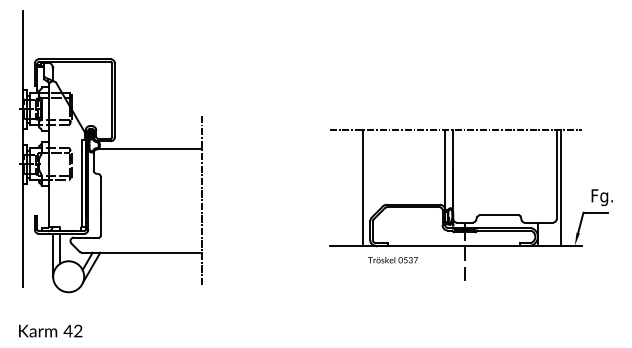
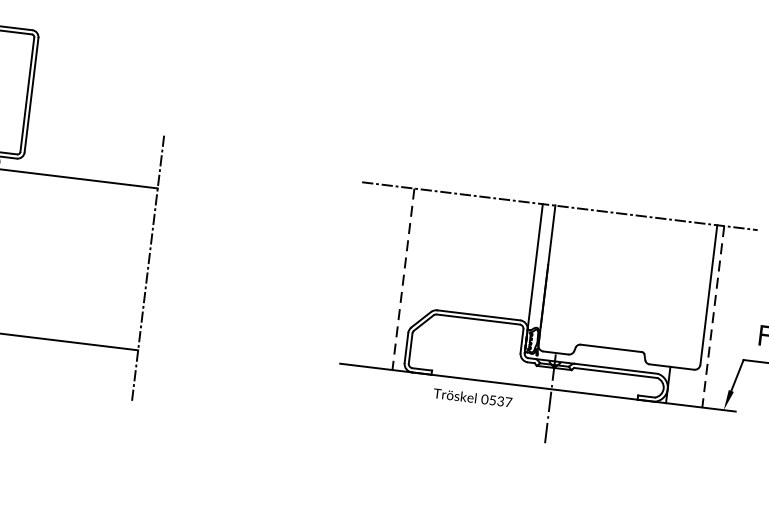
line: (363, 187) -> (403, 278), solid -> dashed
line: (561, 187) -> (713, 316), solid -> dashed
text: (392, 260) -> (472, 398), moved

